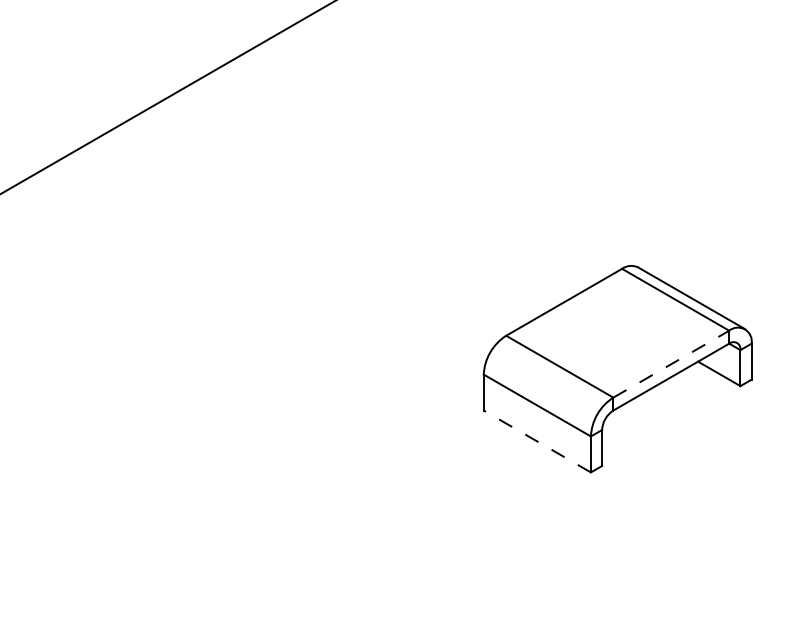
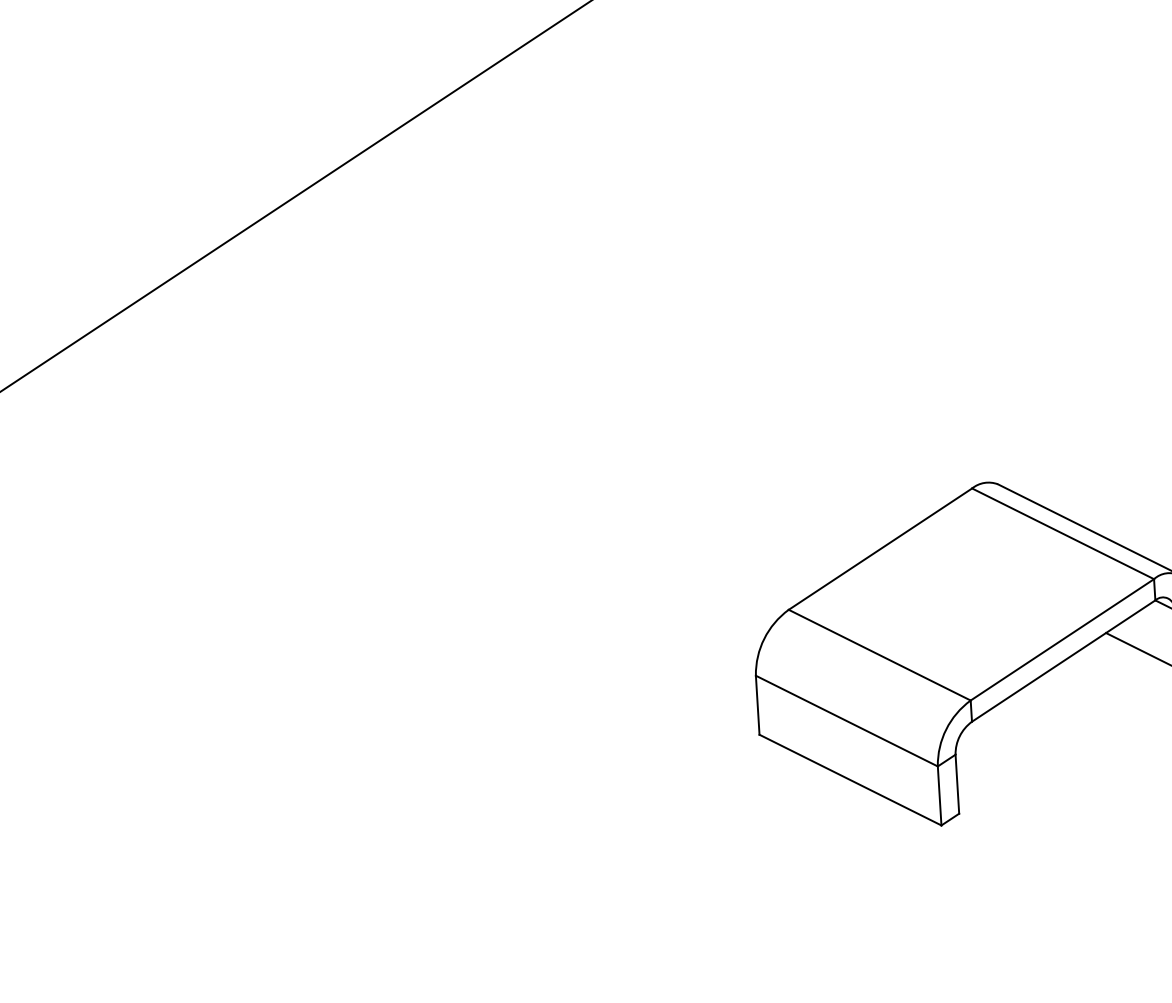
line: (671, 364) -> (1062, 640), dashed -> solid
line: (537, 441) -> (850, 780), dashed -> solid

